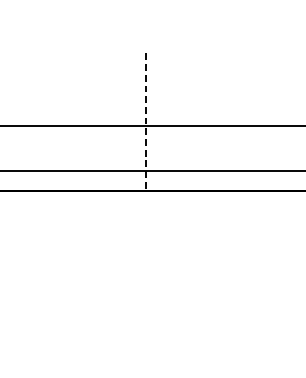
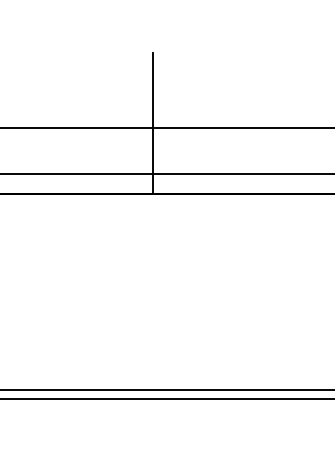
line: (146, 122) -> (153, 123), dashed -> solid

